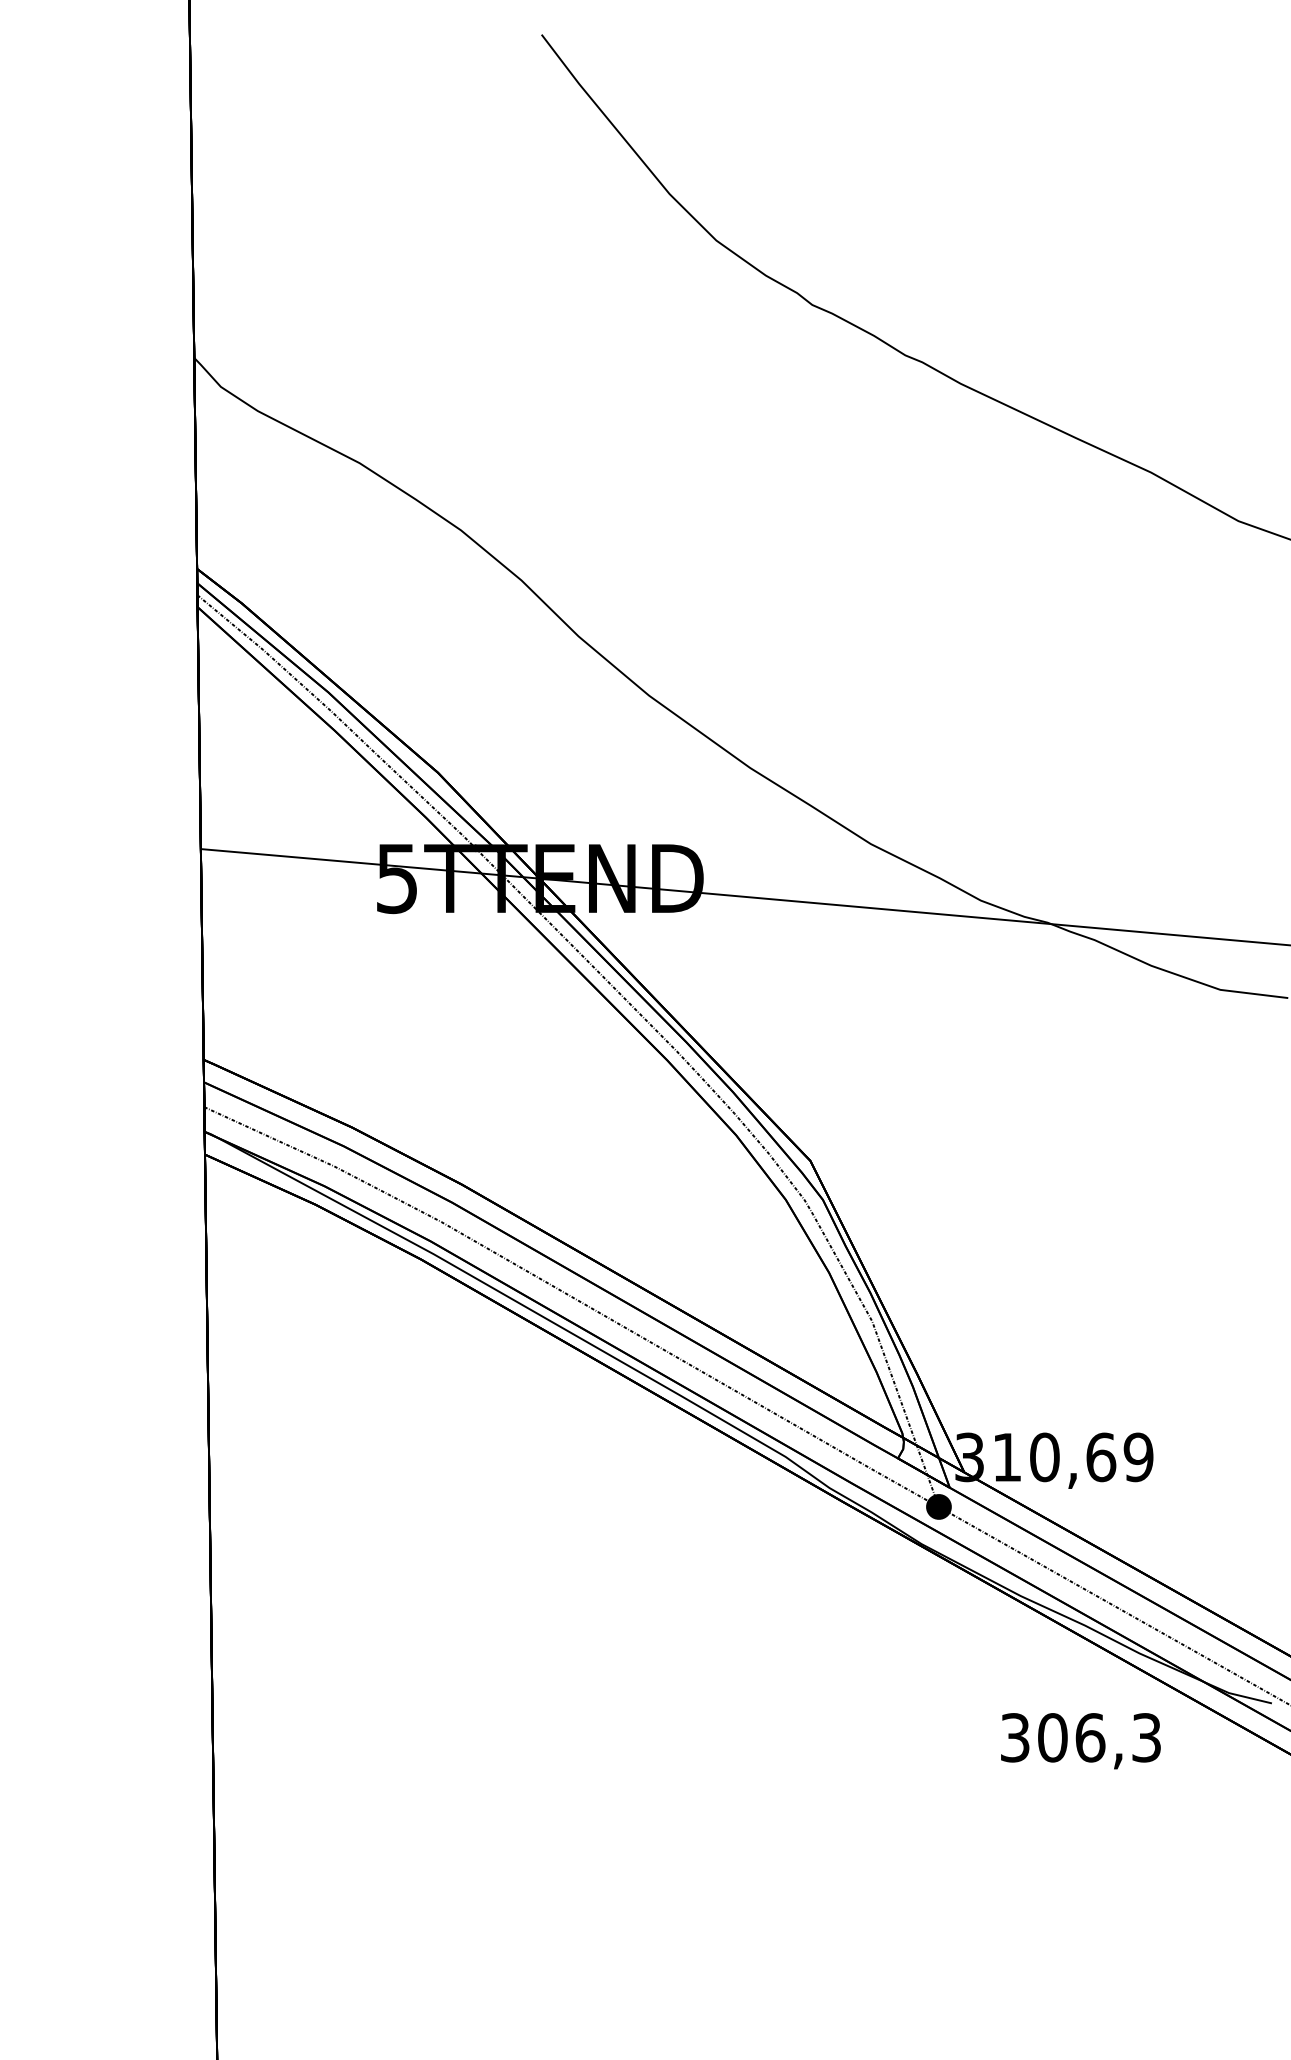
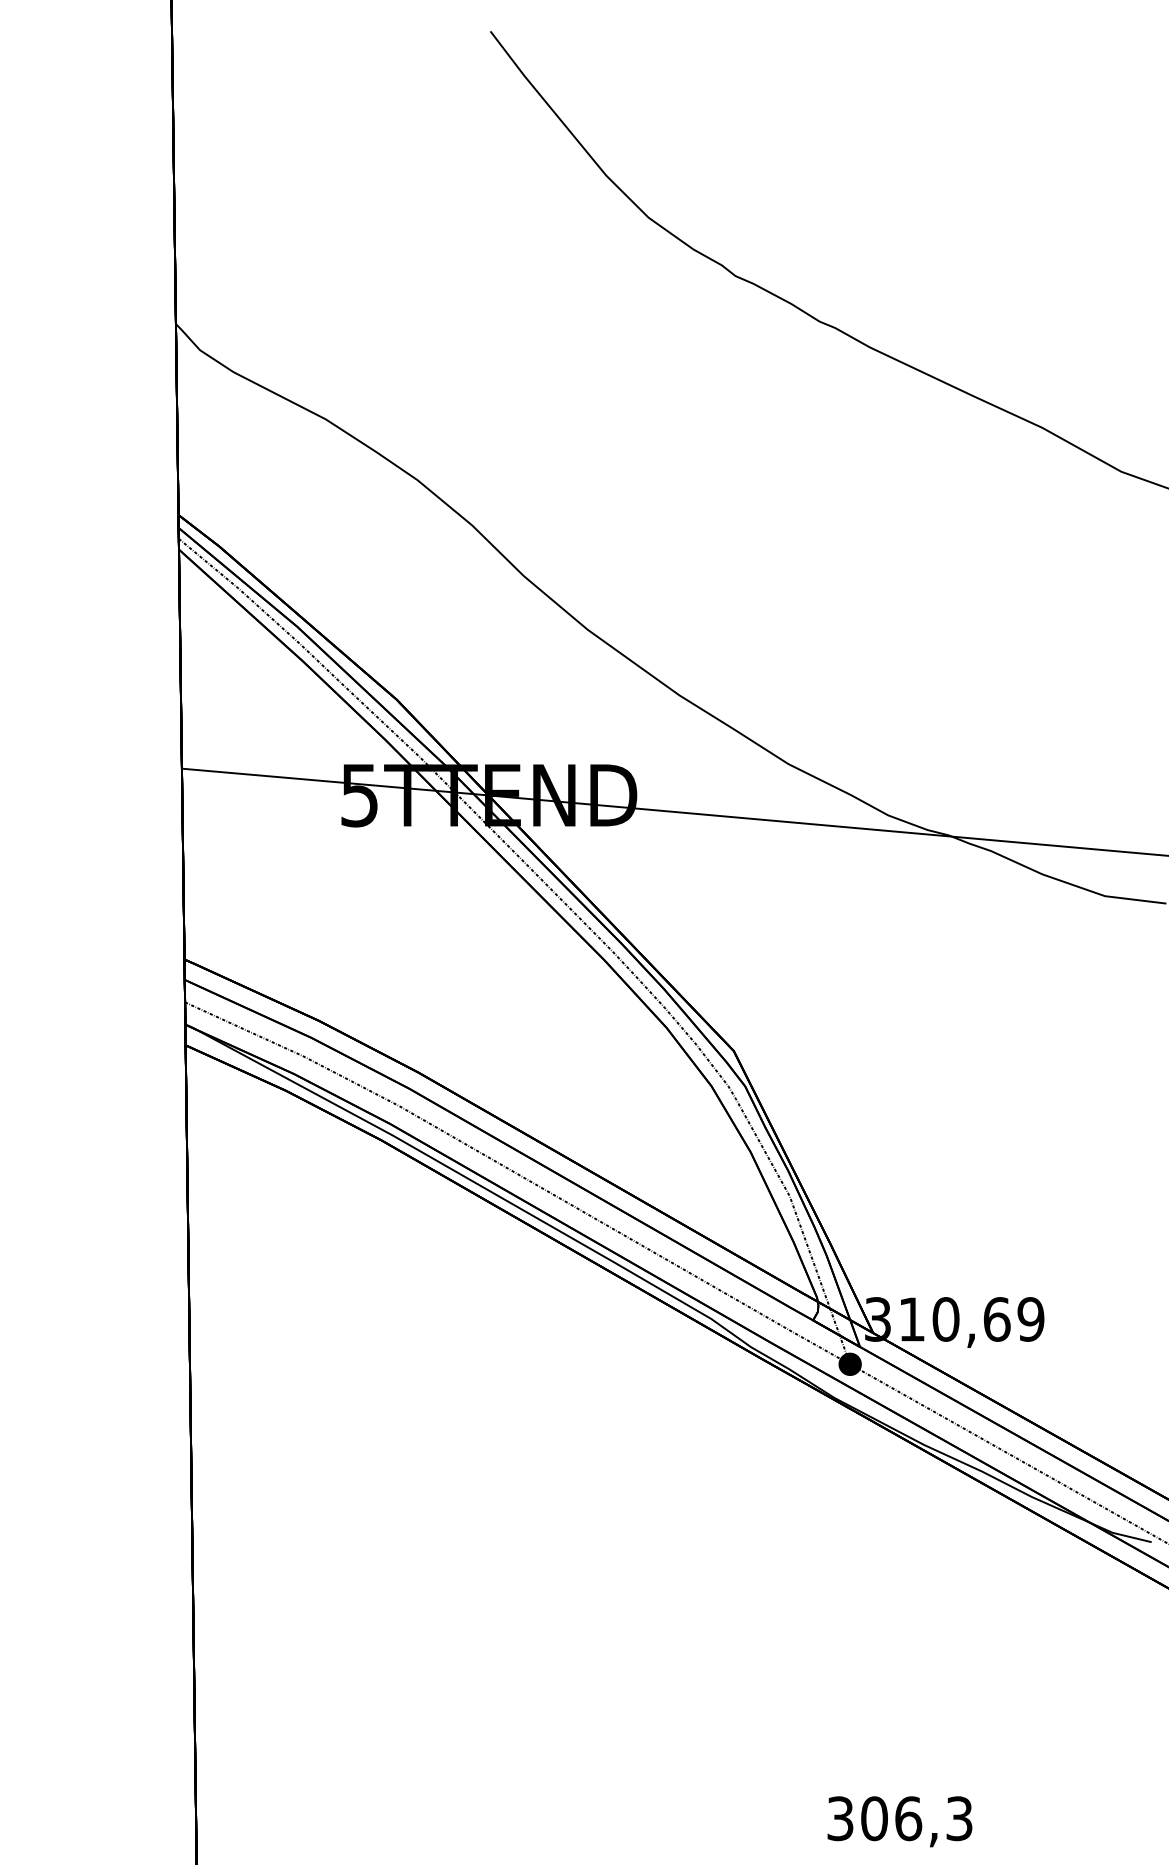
text: (1080, 1741) -> (899, 1822), moved

